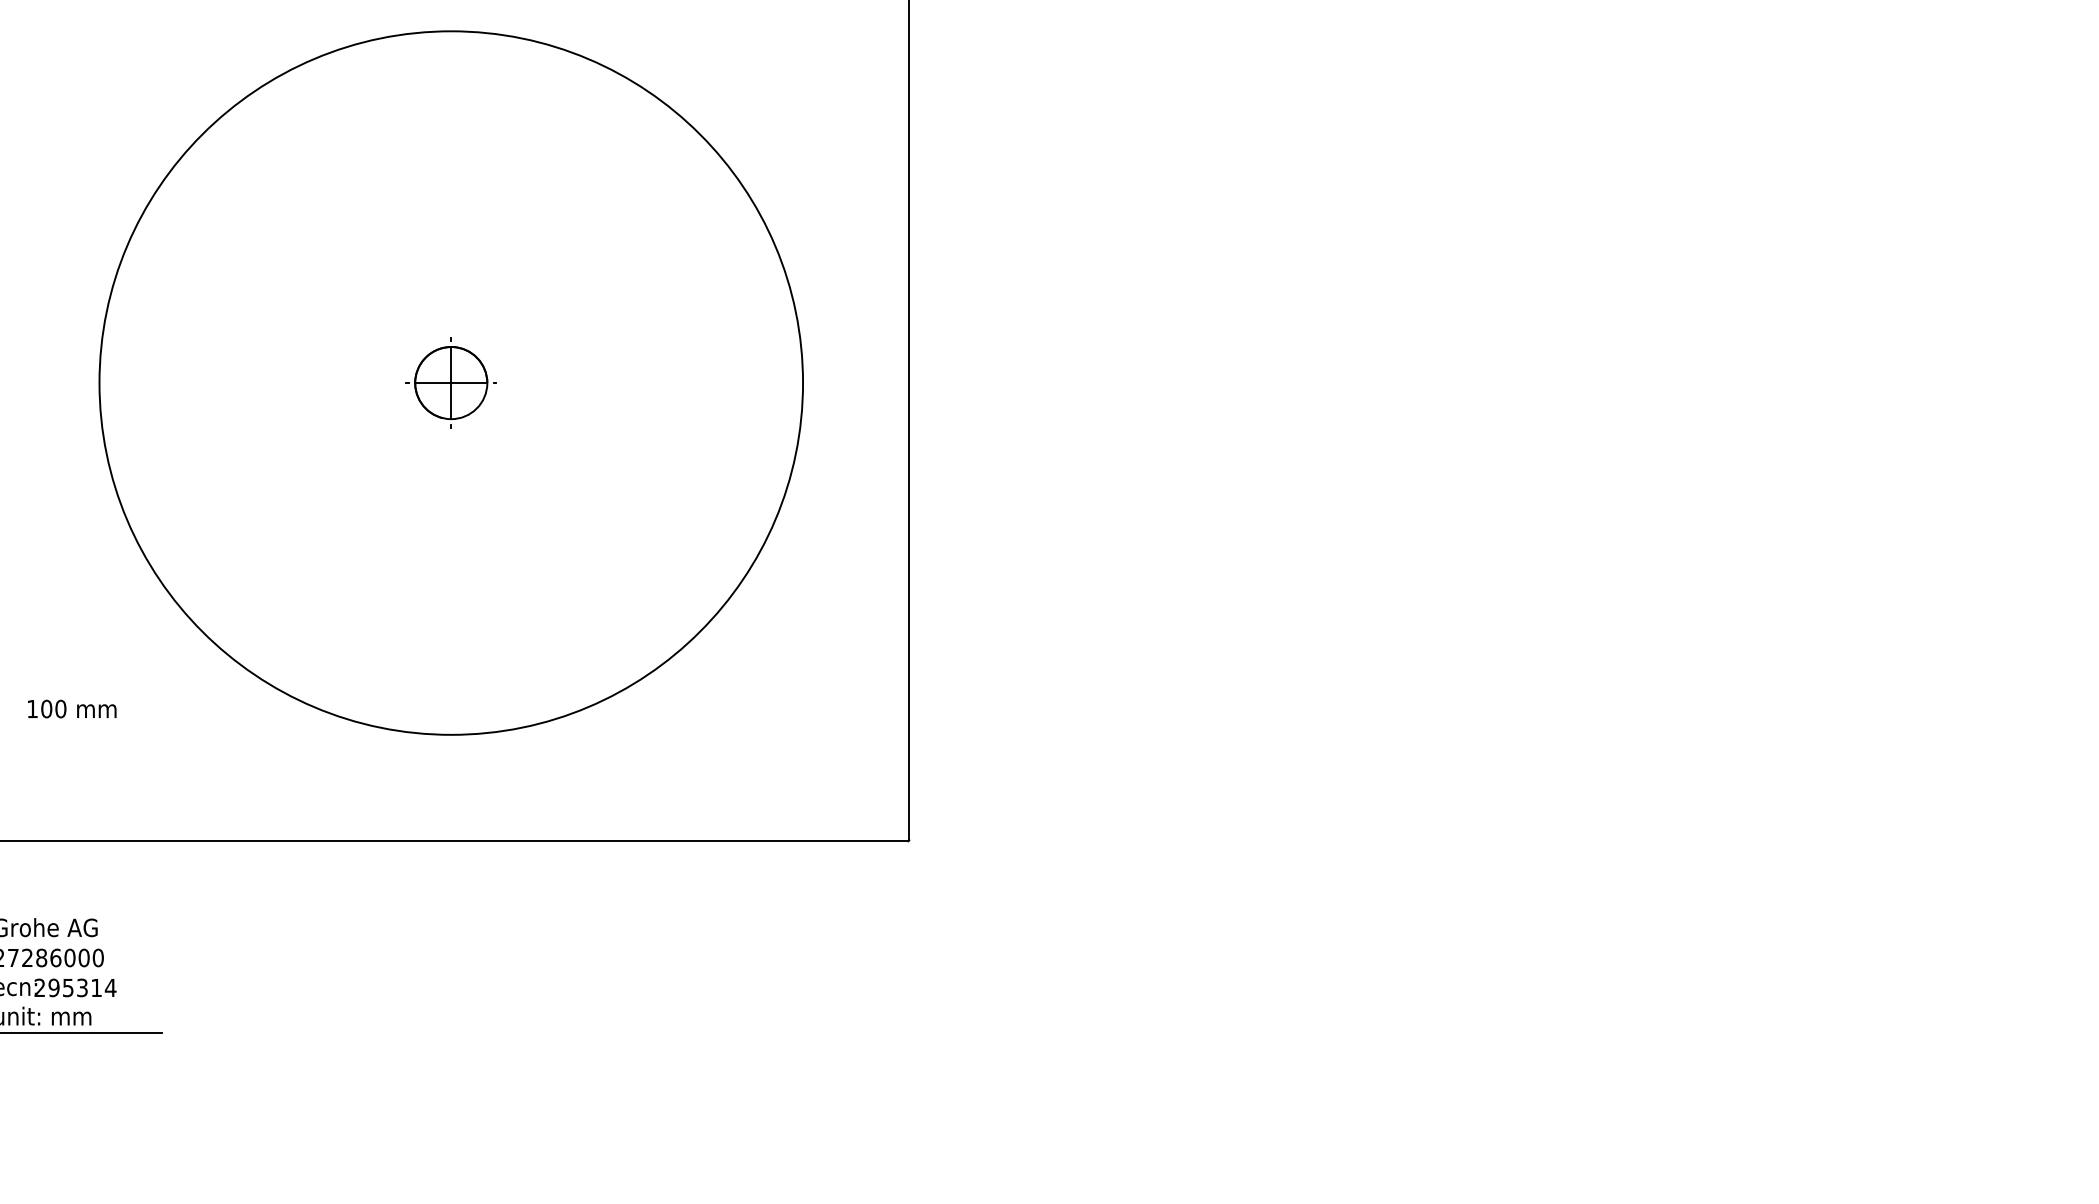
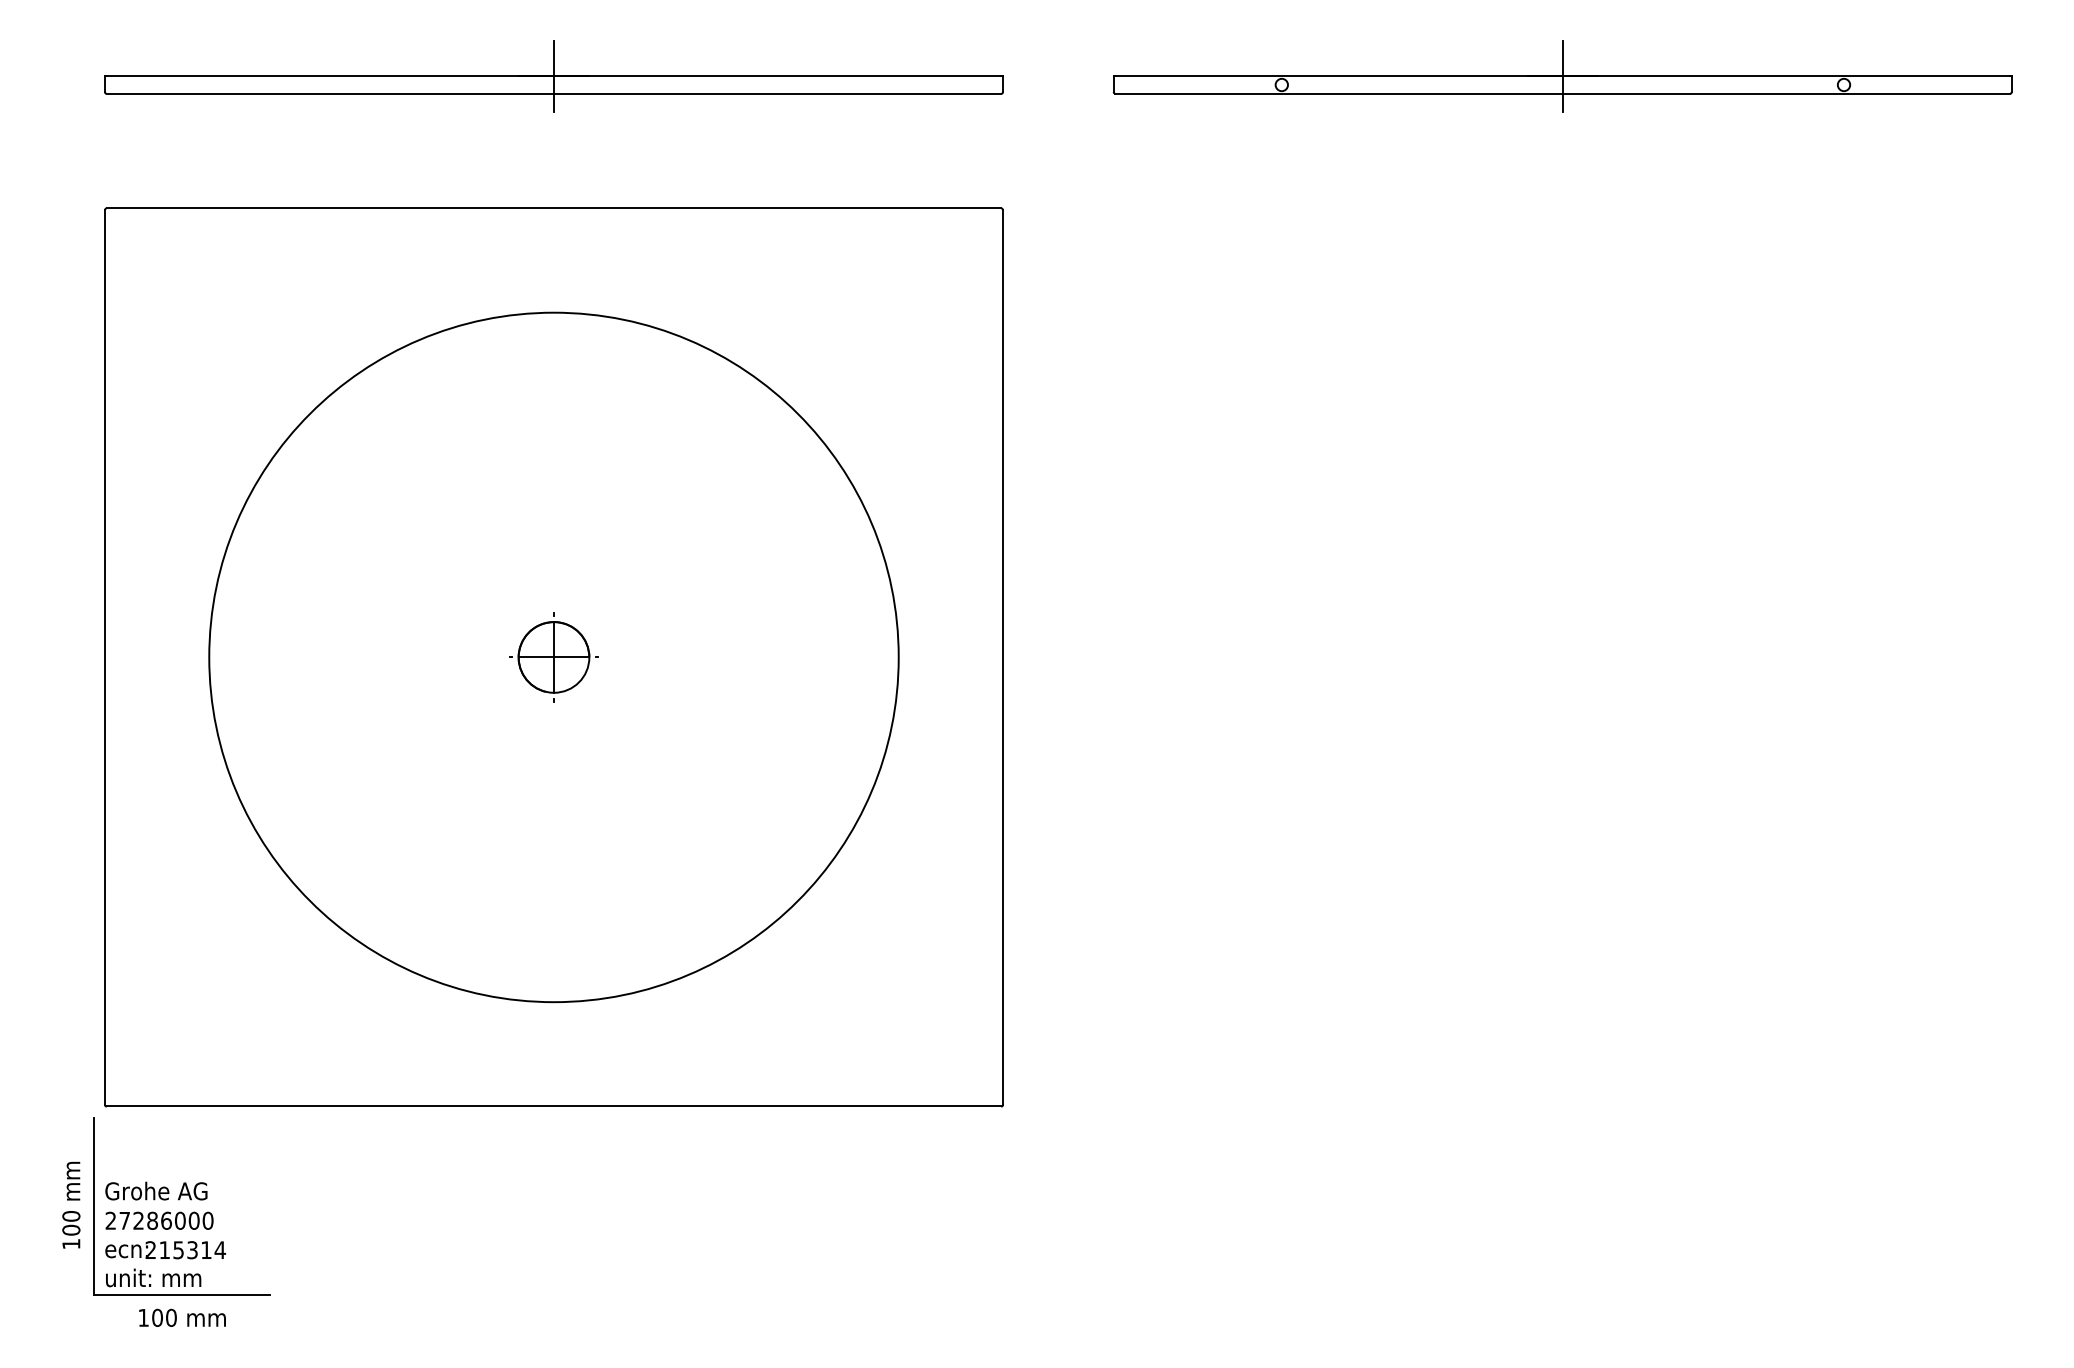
text: (72, 708) -> (182, 1317), moved
text: (53, 988) -> (164, 1250), 295314 -> 215314

